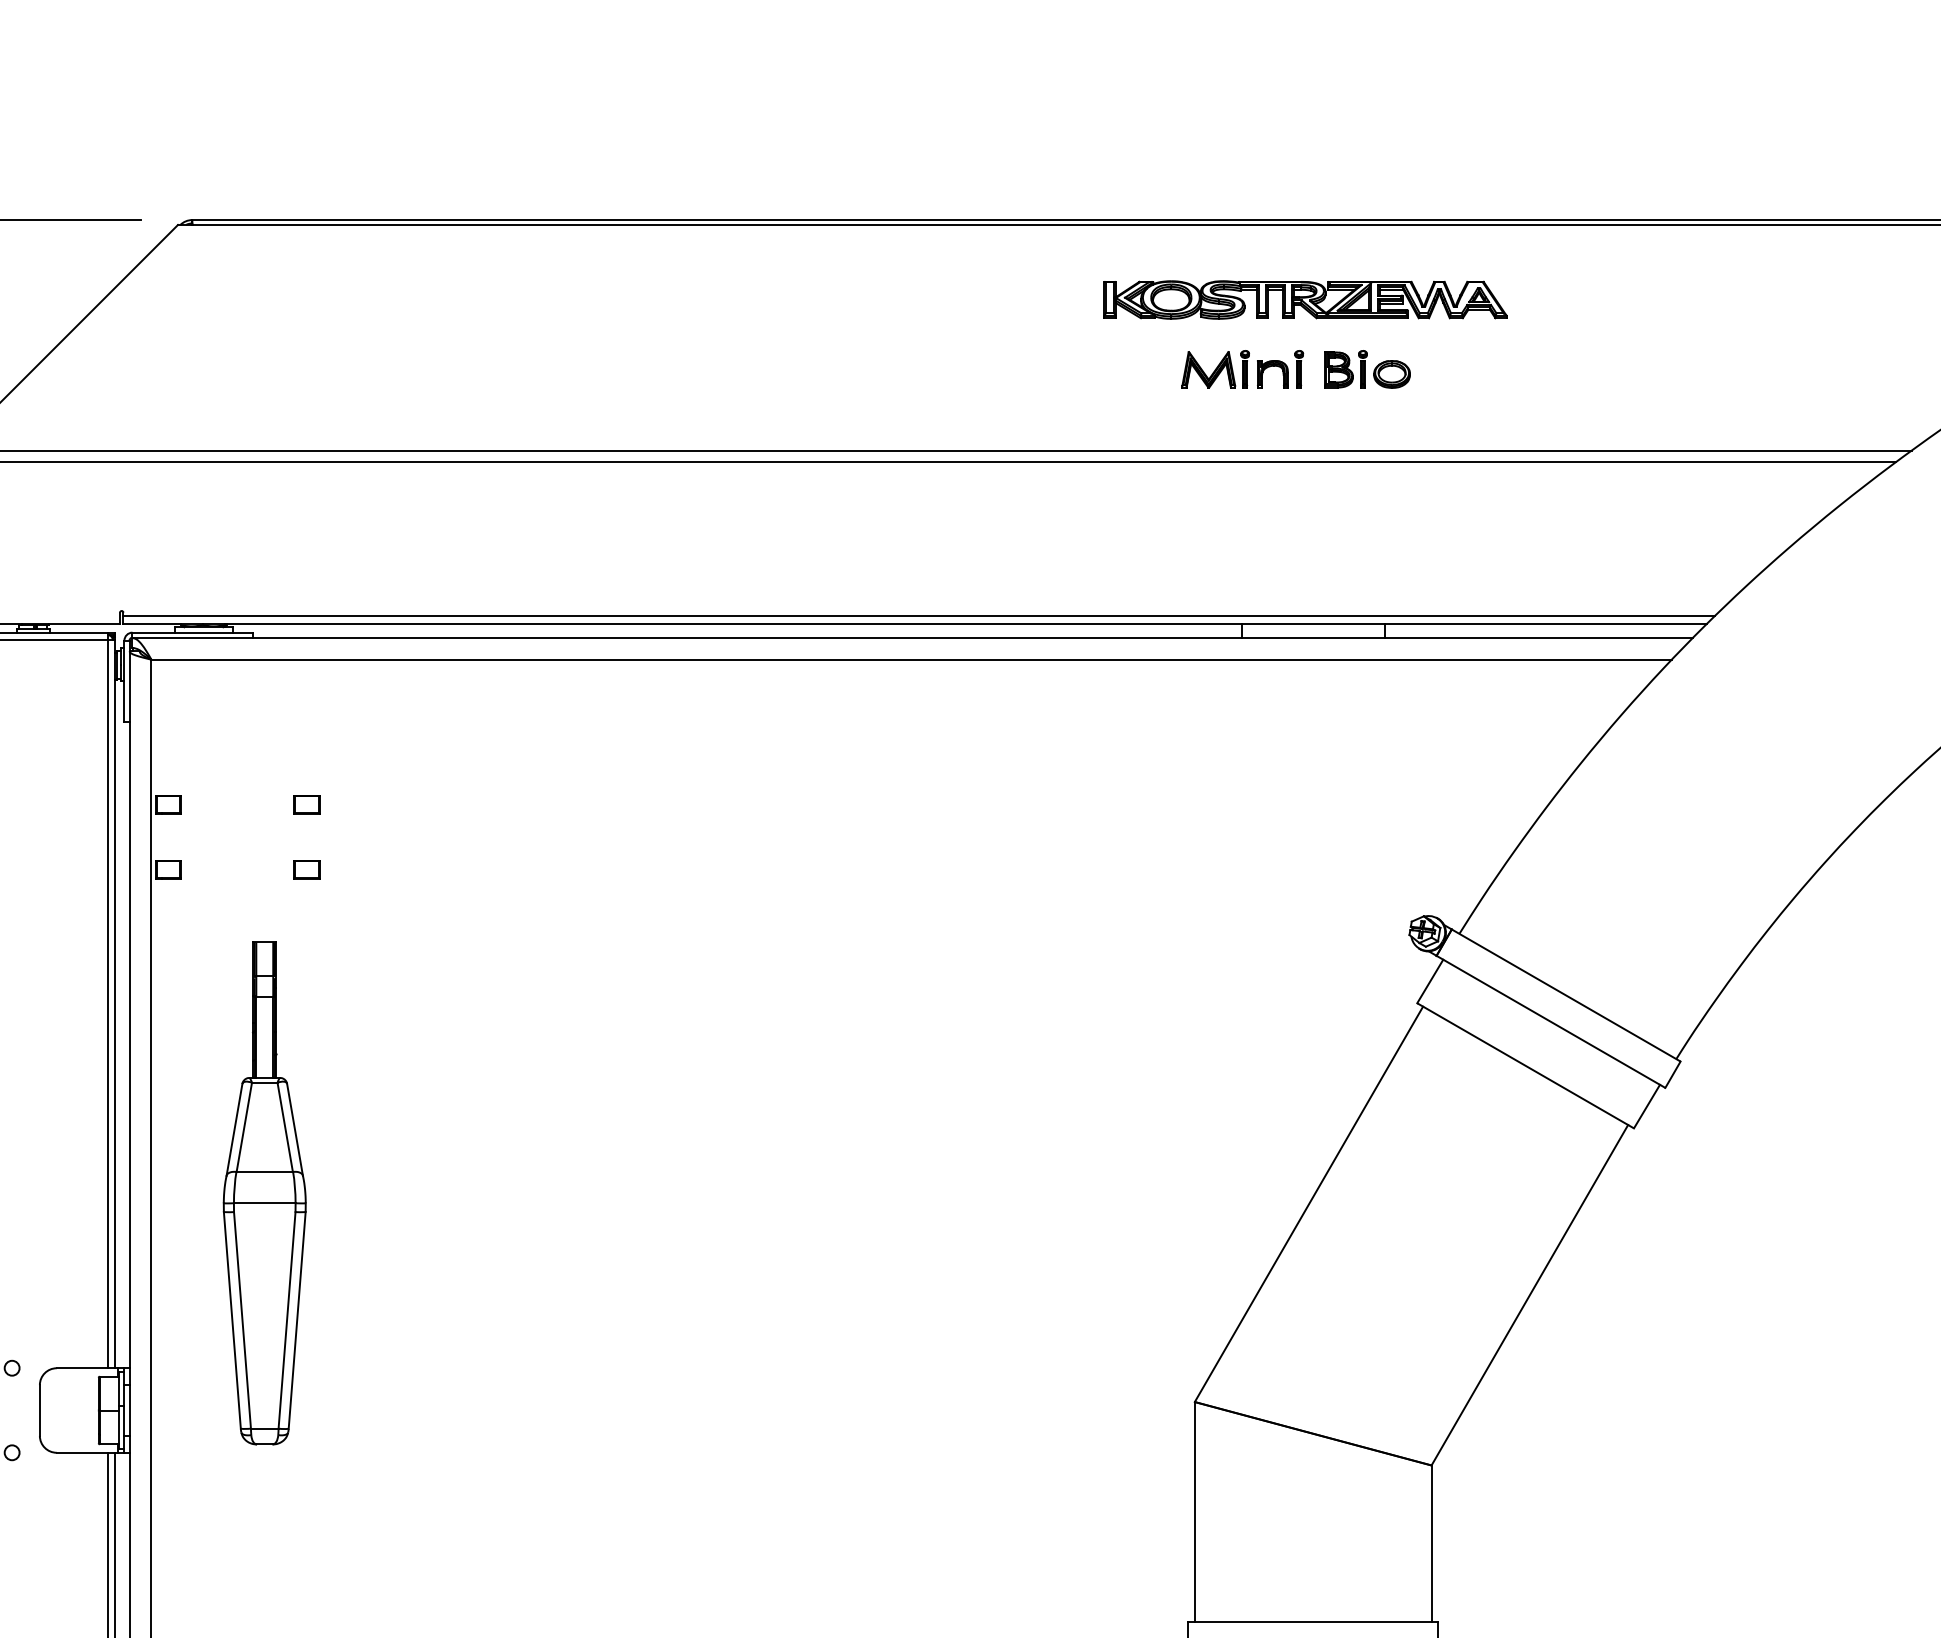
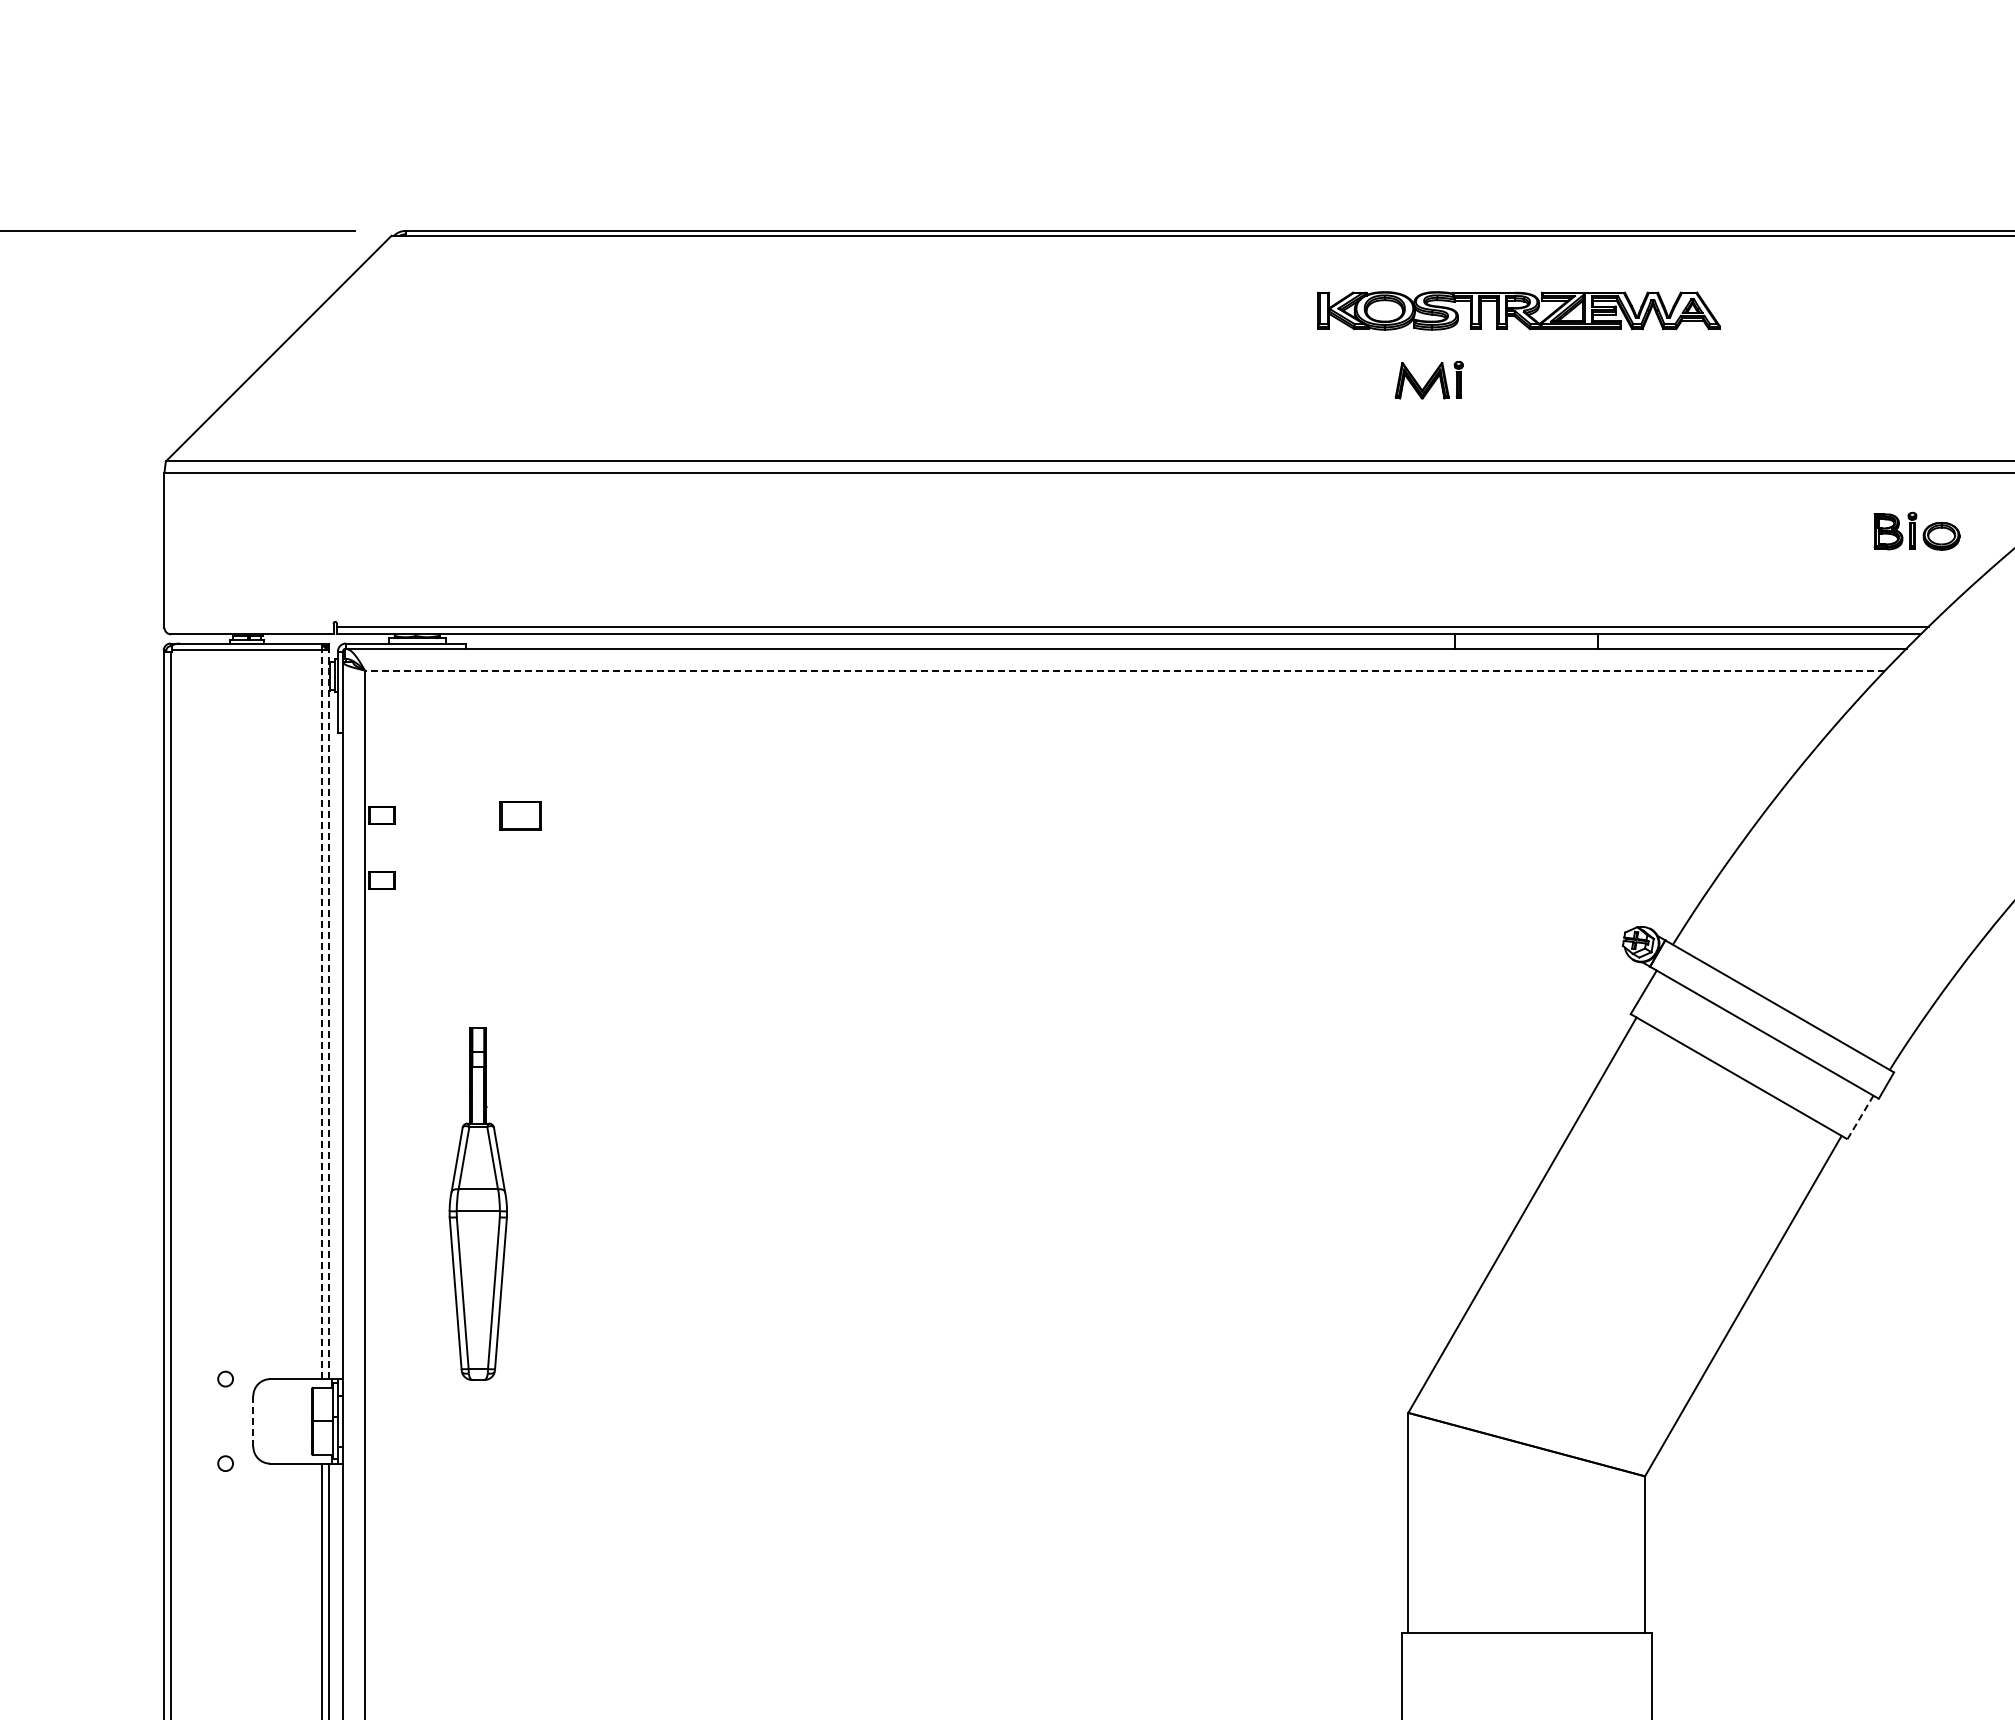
part: (1280, 368) -> (1493, 379), removed
part: (1367, 368) -> (1916, 530), moved
line: (911, 659) -> (1124, 670), solid -> dashed
part: (307, 804) -> (520, 815), size x1.6
part: (307, 869) -> (520, 880), removed
line: (108, 1003) -> (321, 1014), solid -> dashed
line: (115, 1003) -> (328, 1014), solid -> dashed
line: (1647, 1106) -> (1860, 1117), solid -> dashed
part: (265, 1193) -> (478, 1204), size x0.7
line: (40, 1410) -> (253, 1421), solid -> dashed

